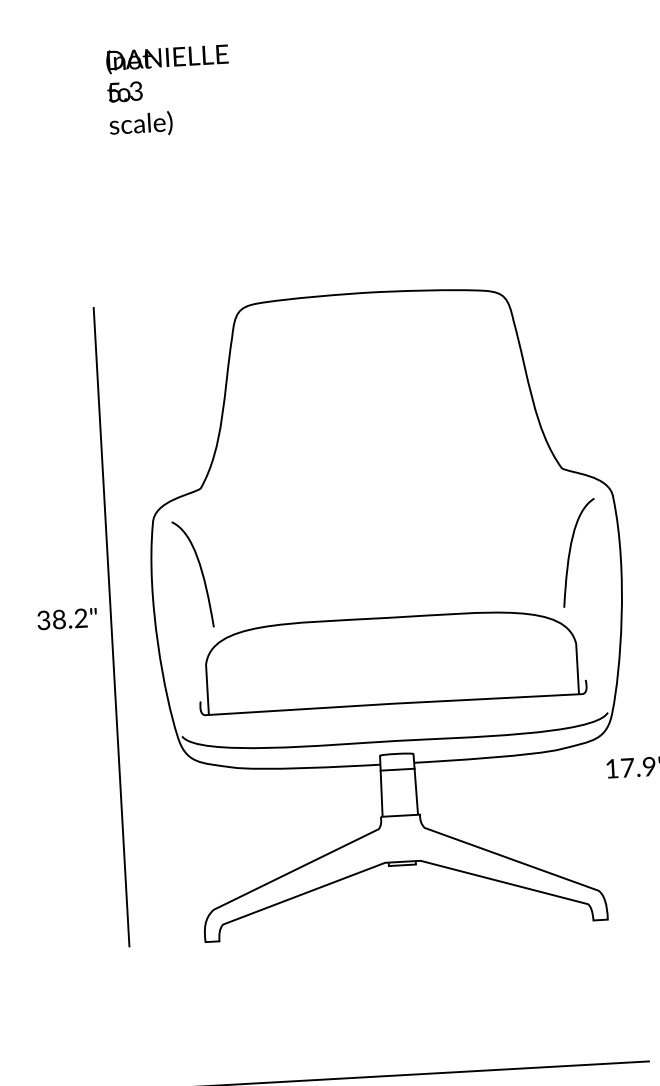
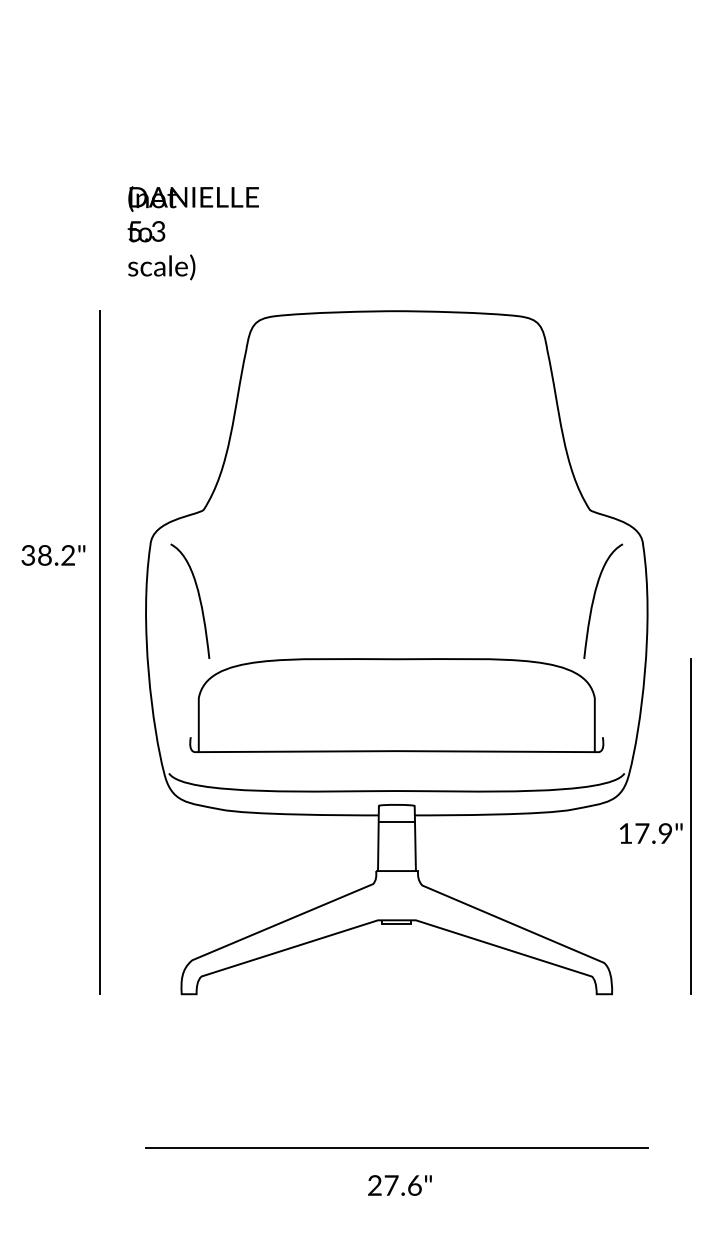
text: (168, 91) -> (192, 233), moved
text: (67, 619) -> (53, 555), moved

